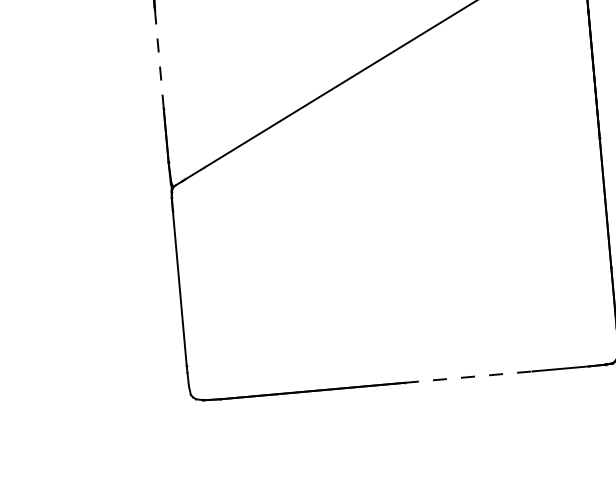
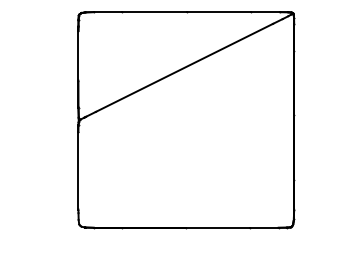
line: (159, 58) -> (78, 55), dashed -> solid
line: (469, 376) -> (218, 227), dashed -> solid

